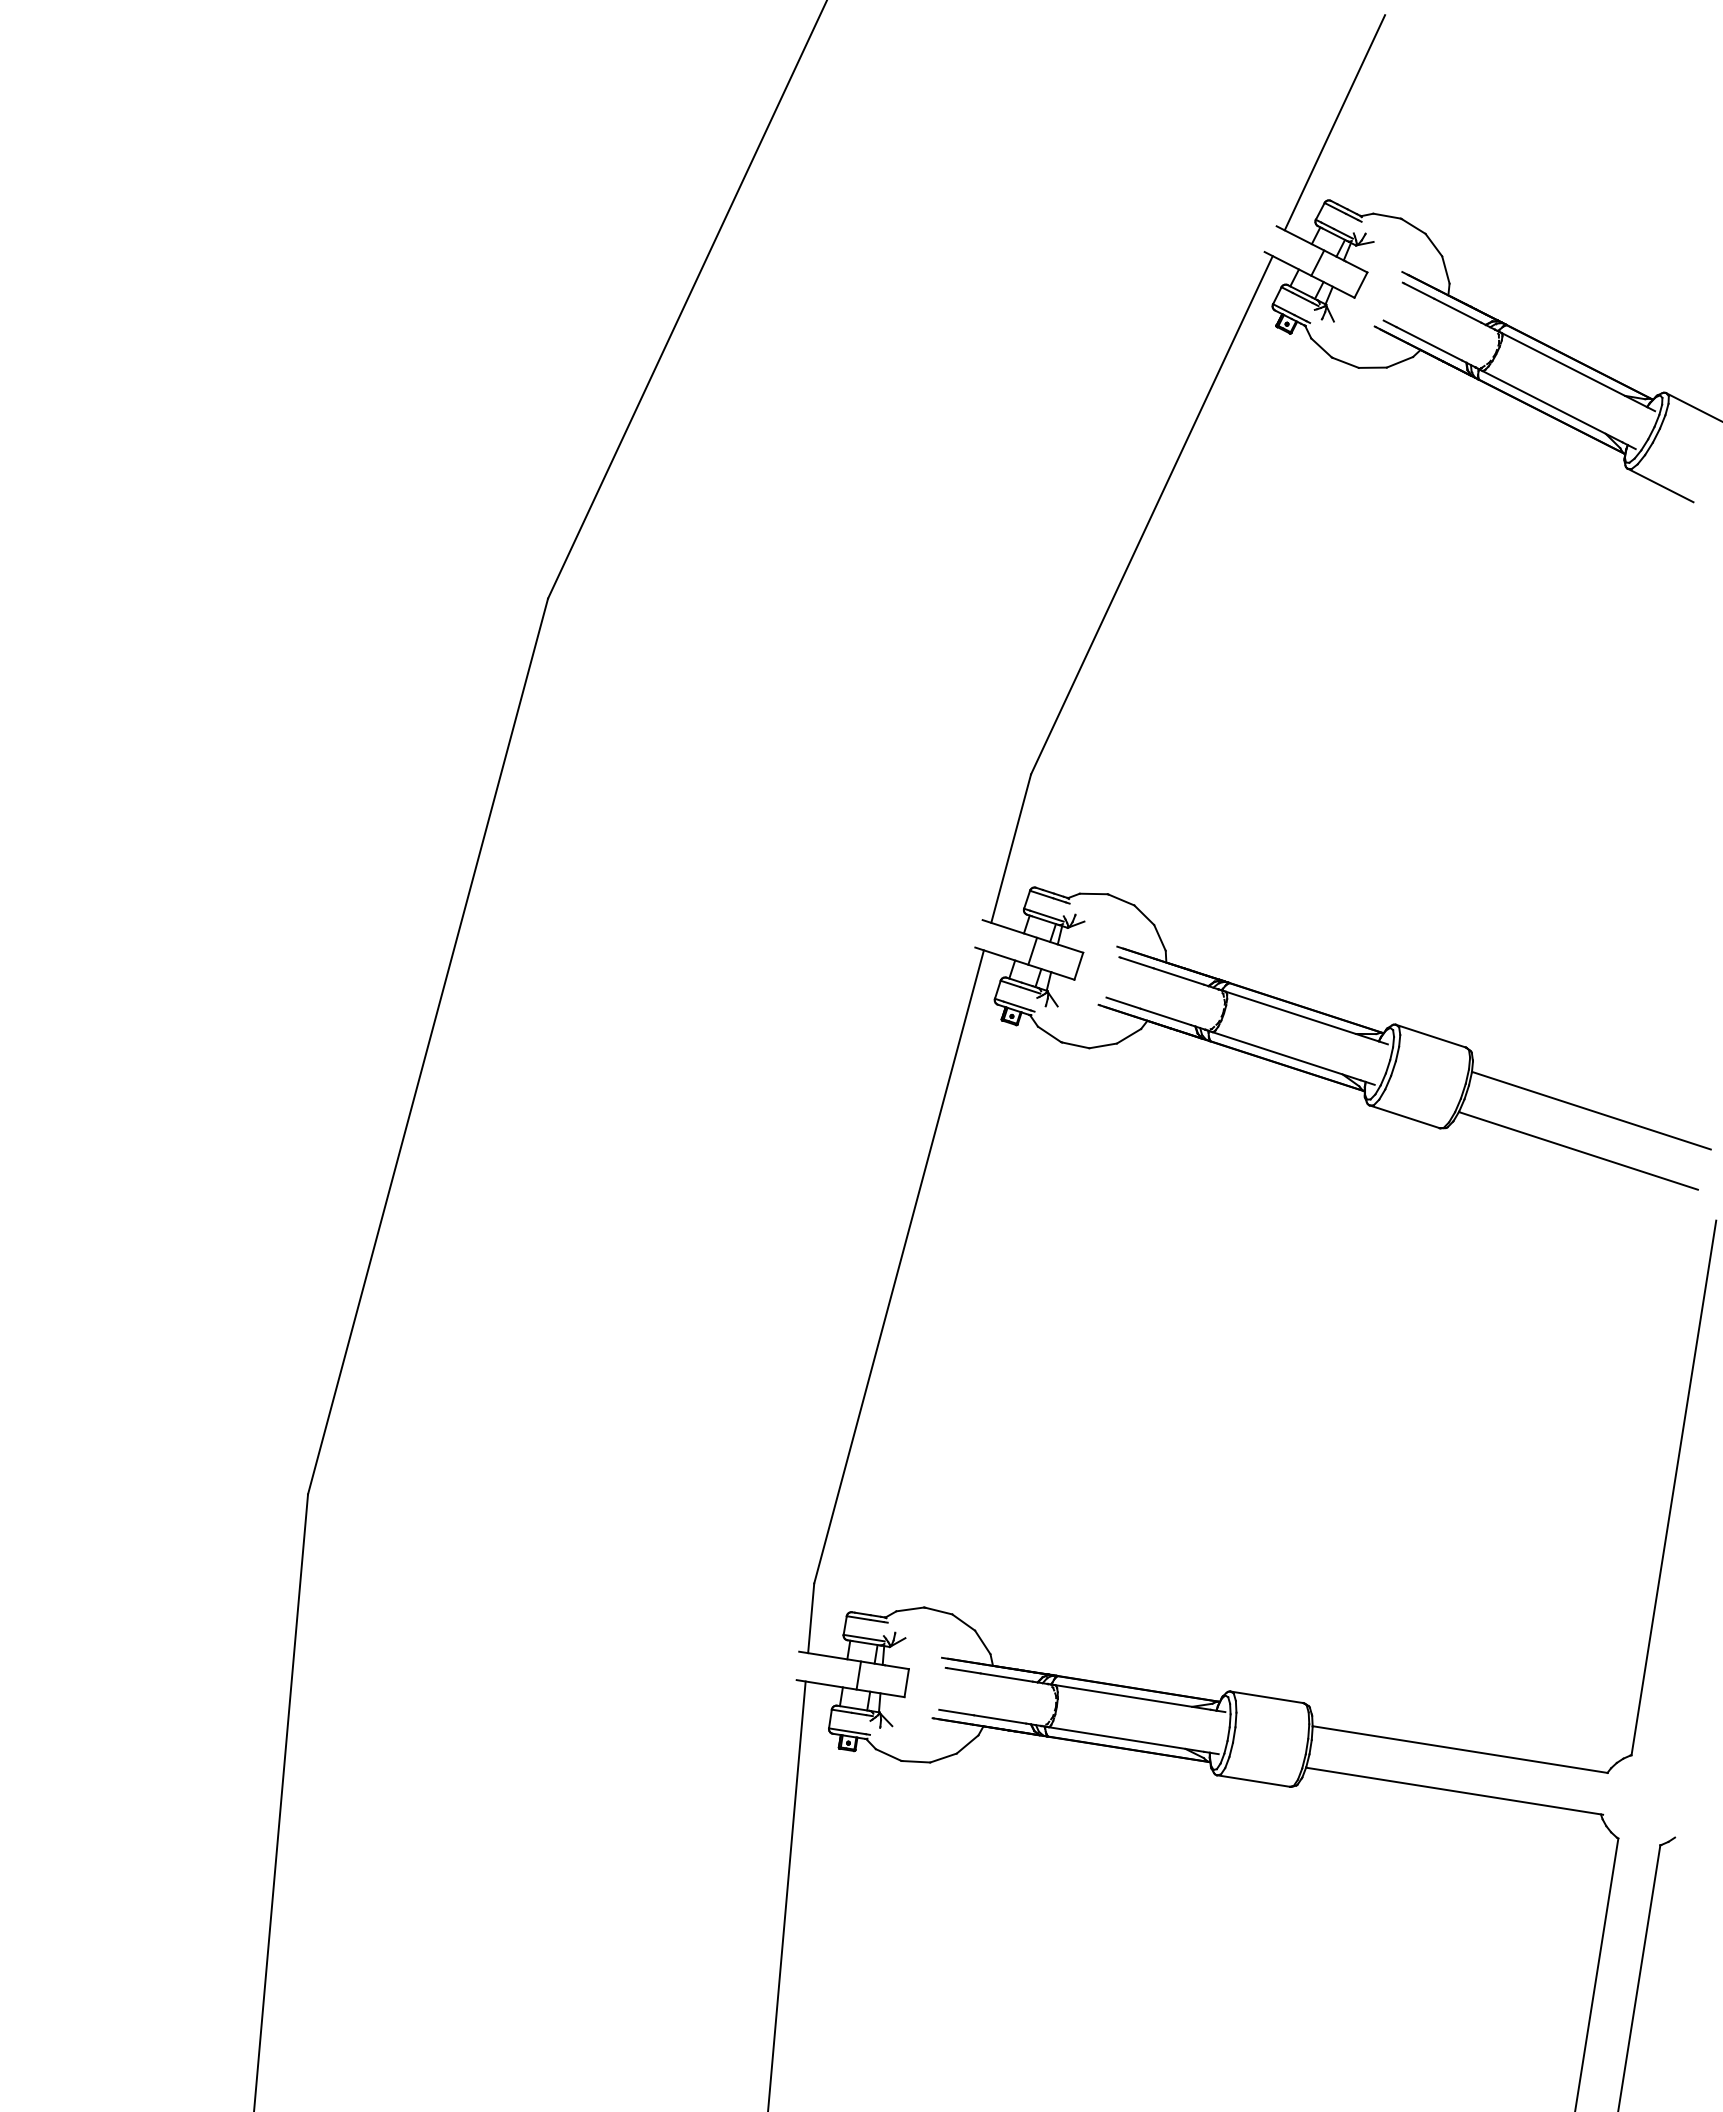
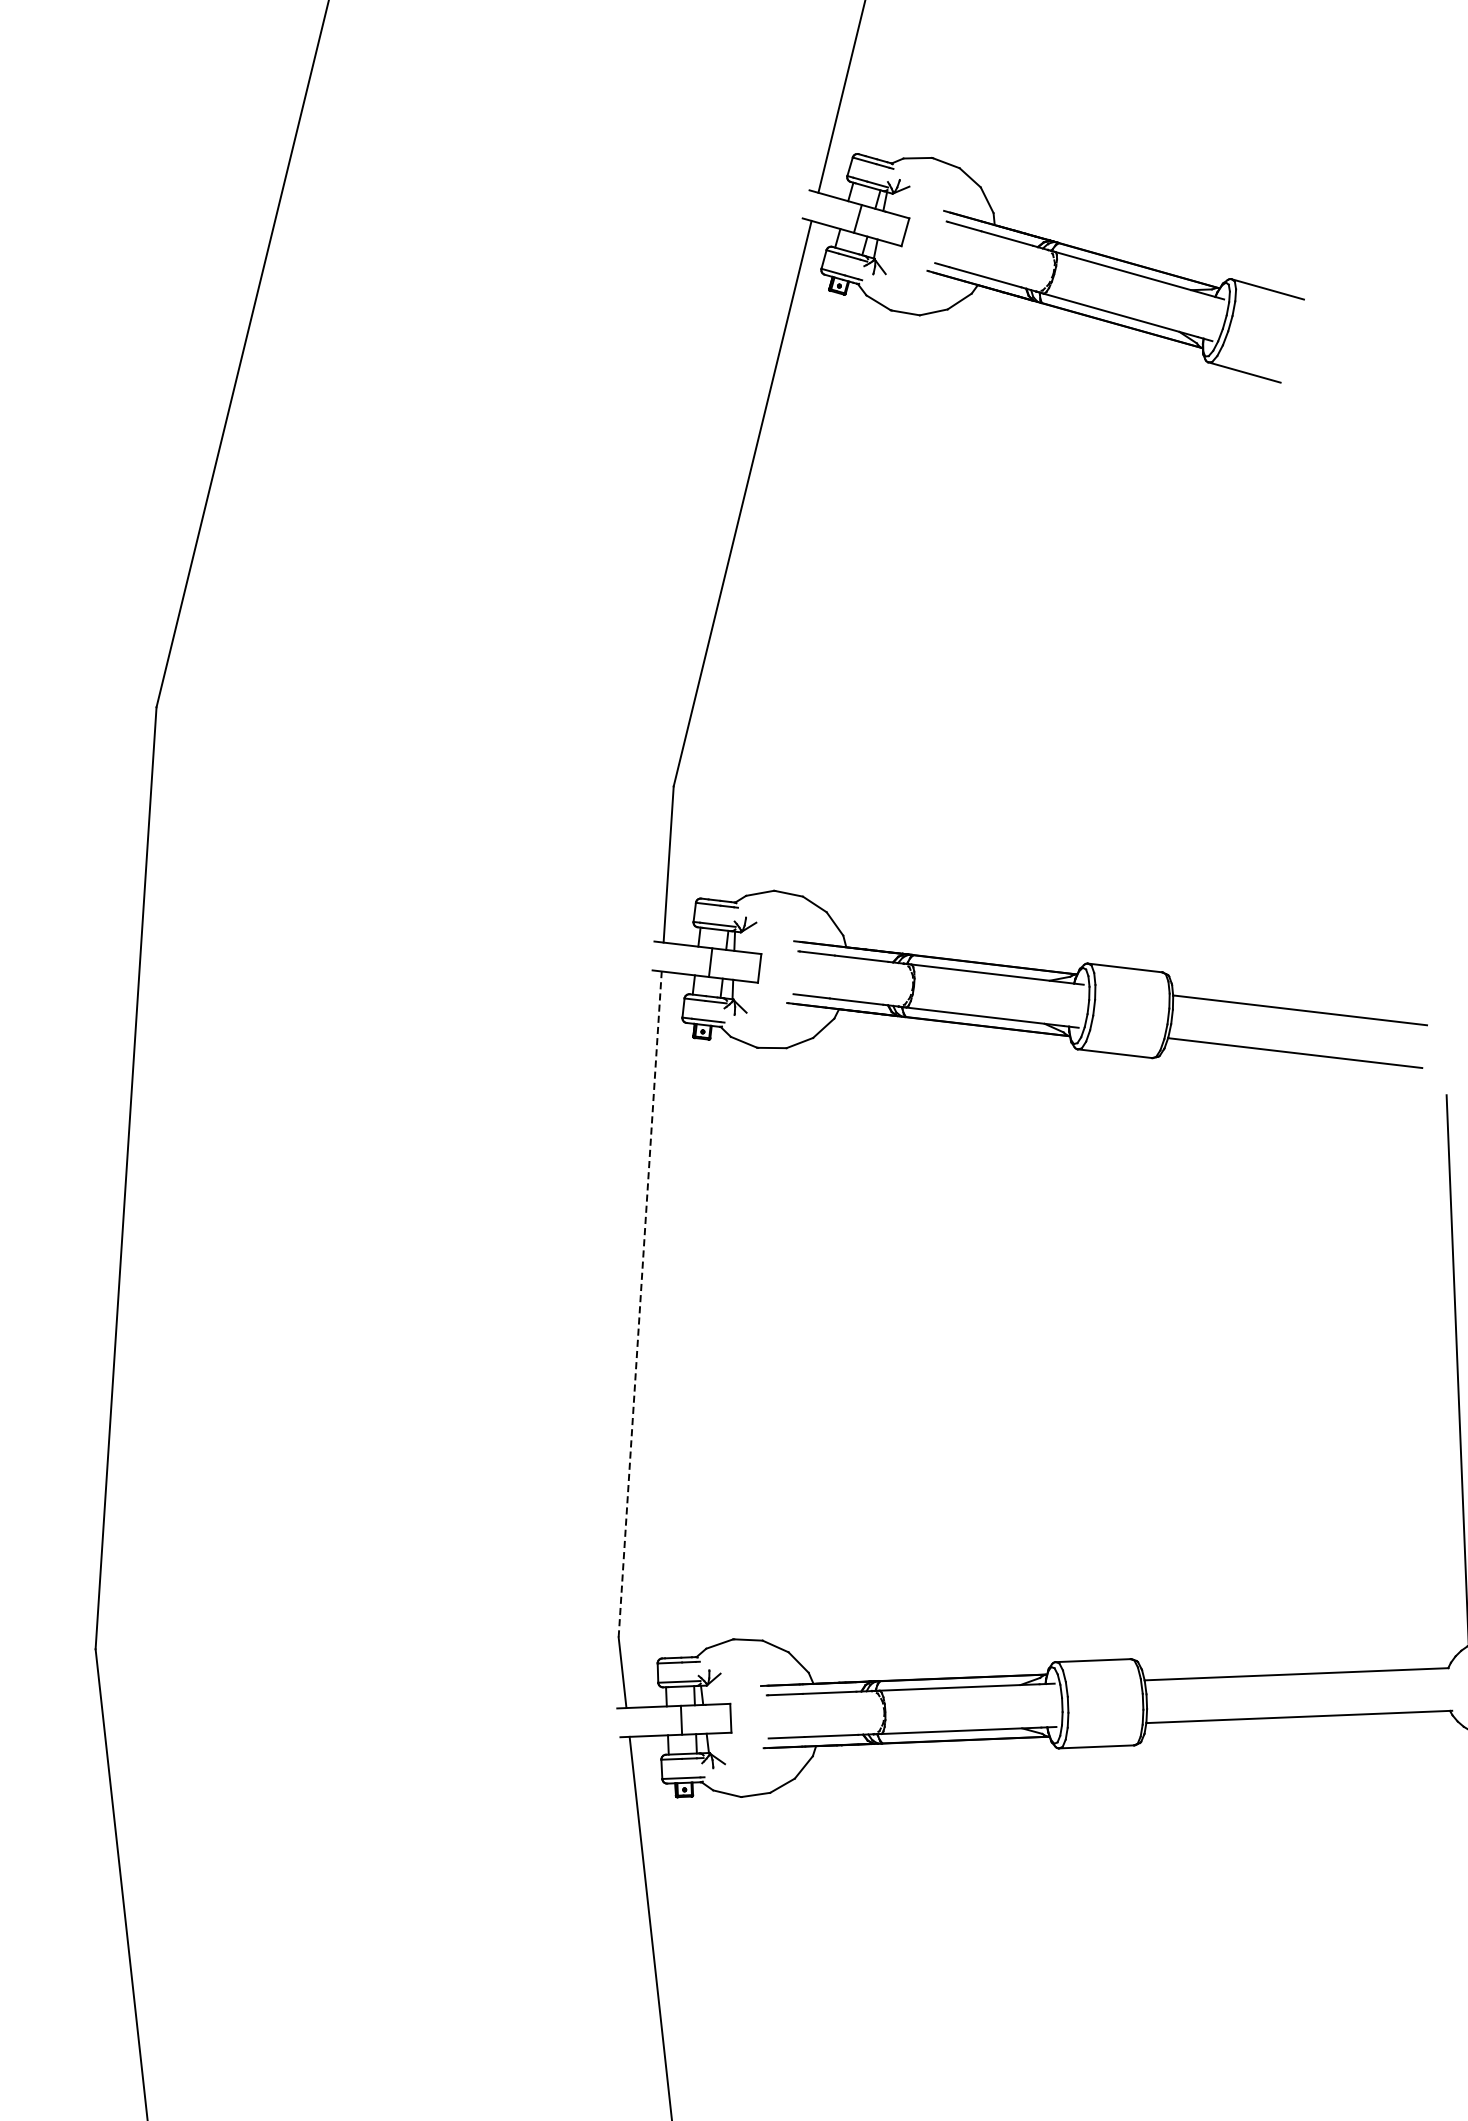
line: (899, 1266) -> (640, 1303), solid -> dashed

